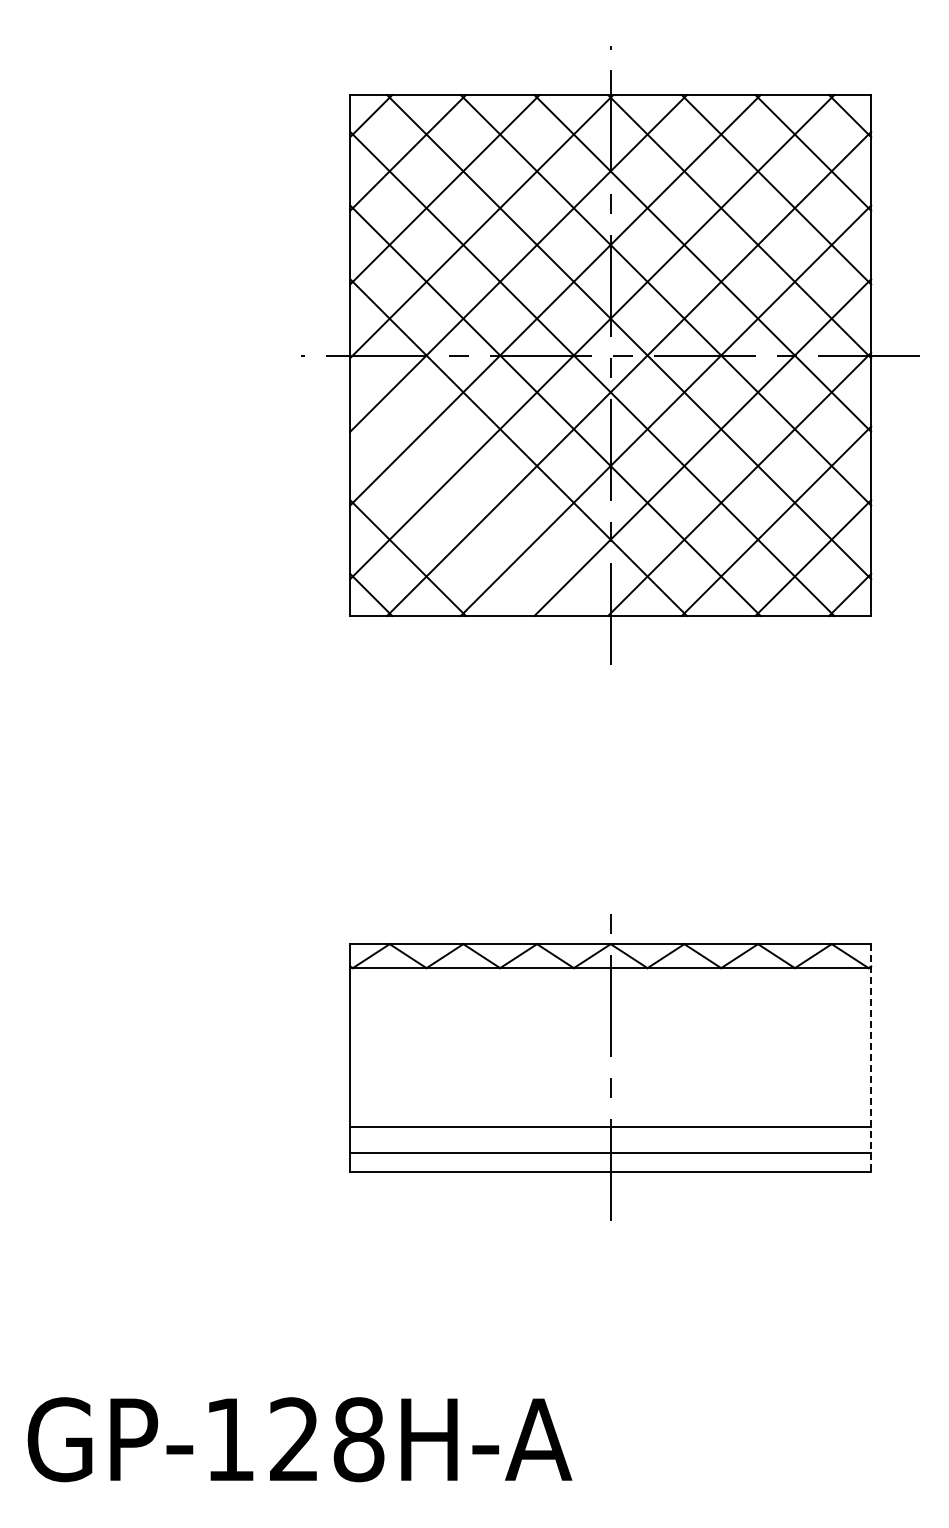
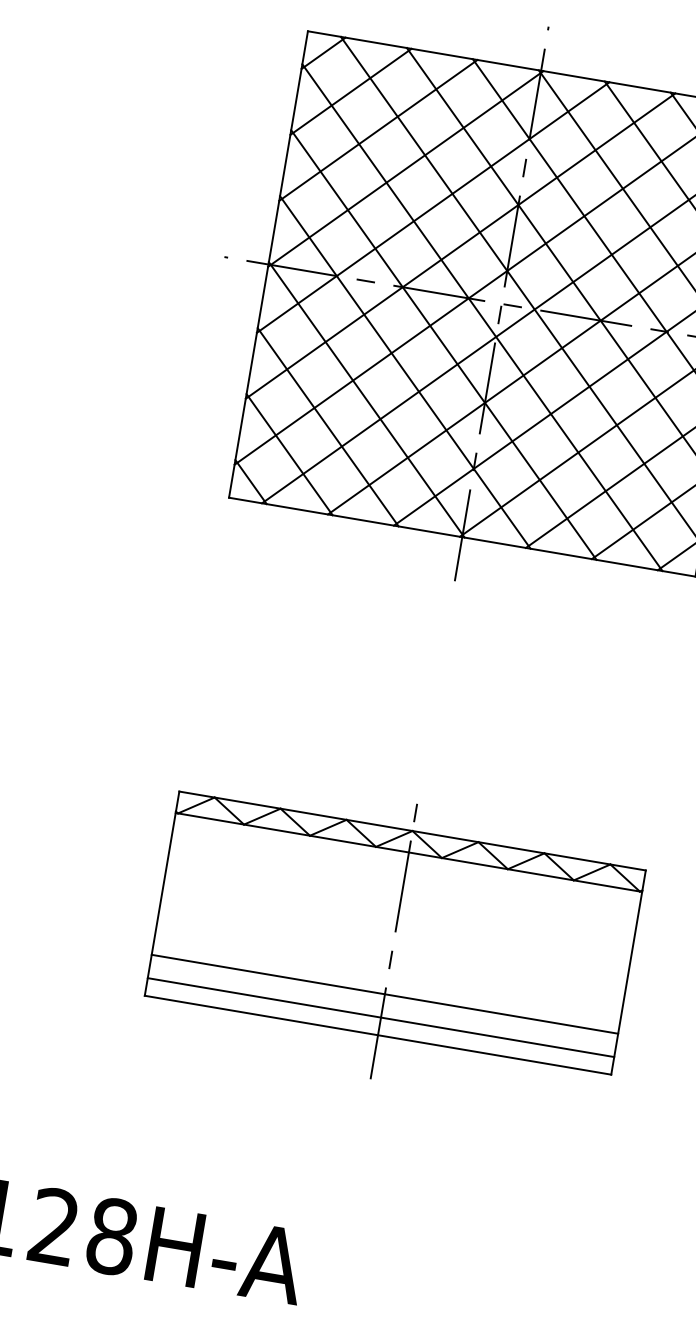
line: (481, 484) -> (366, 399), added
line: (444, 521) -> (327, 427), added
line: (871, 1058) -> (628, 972), dashed -> solid

